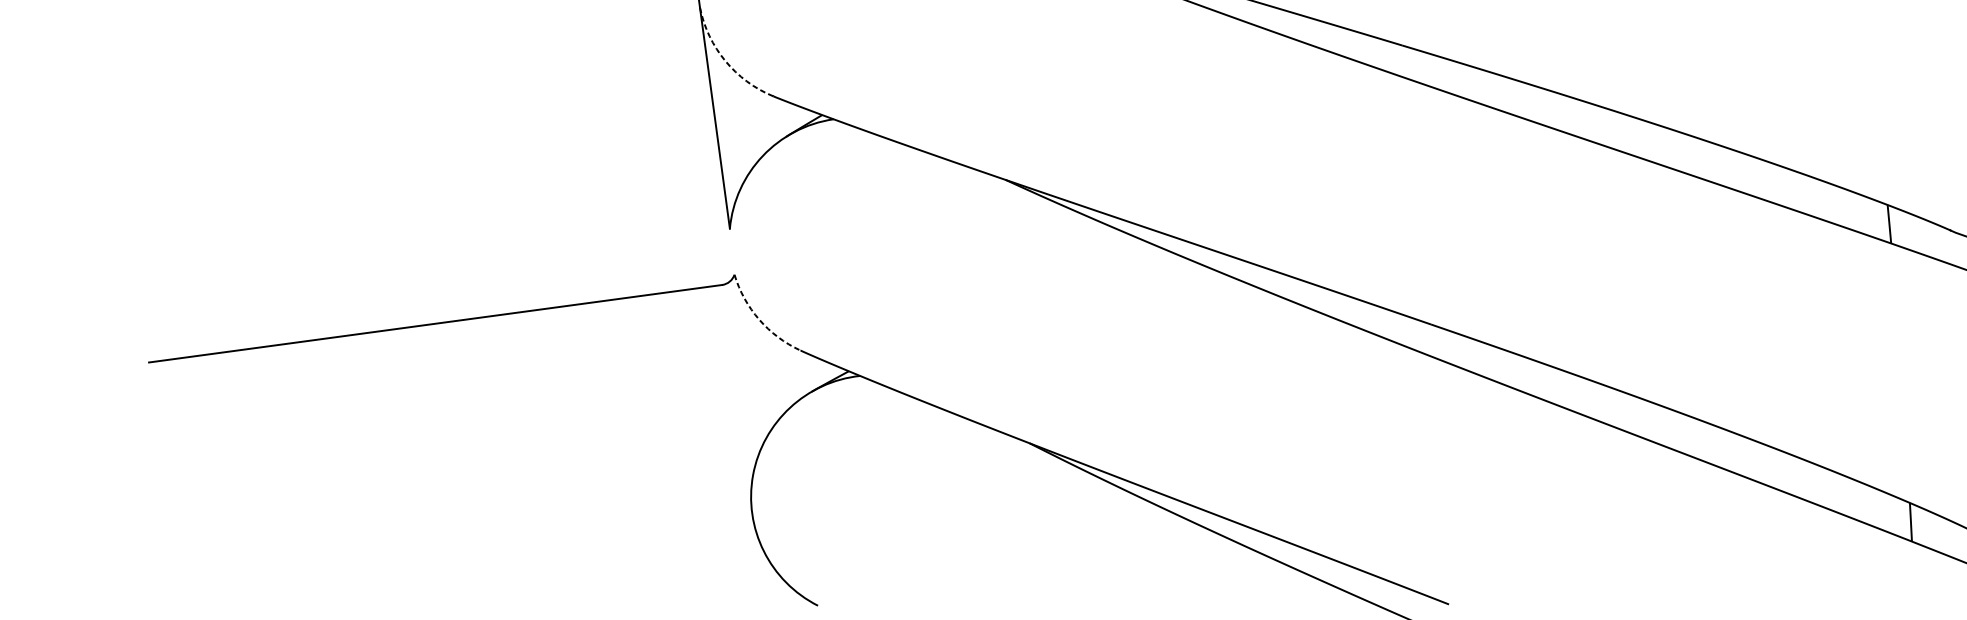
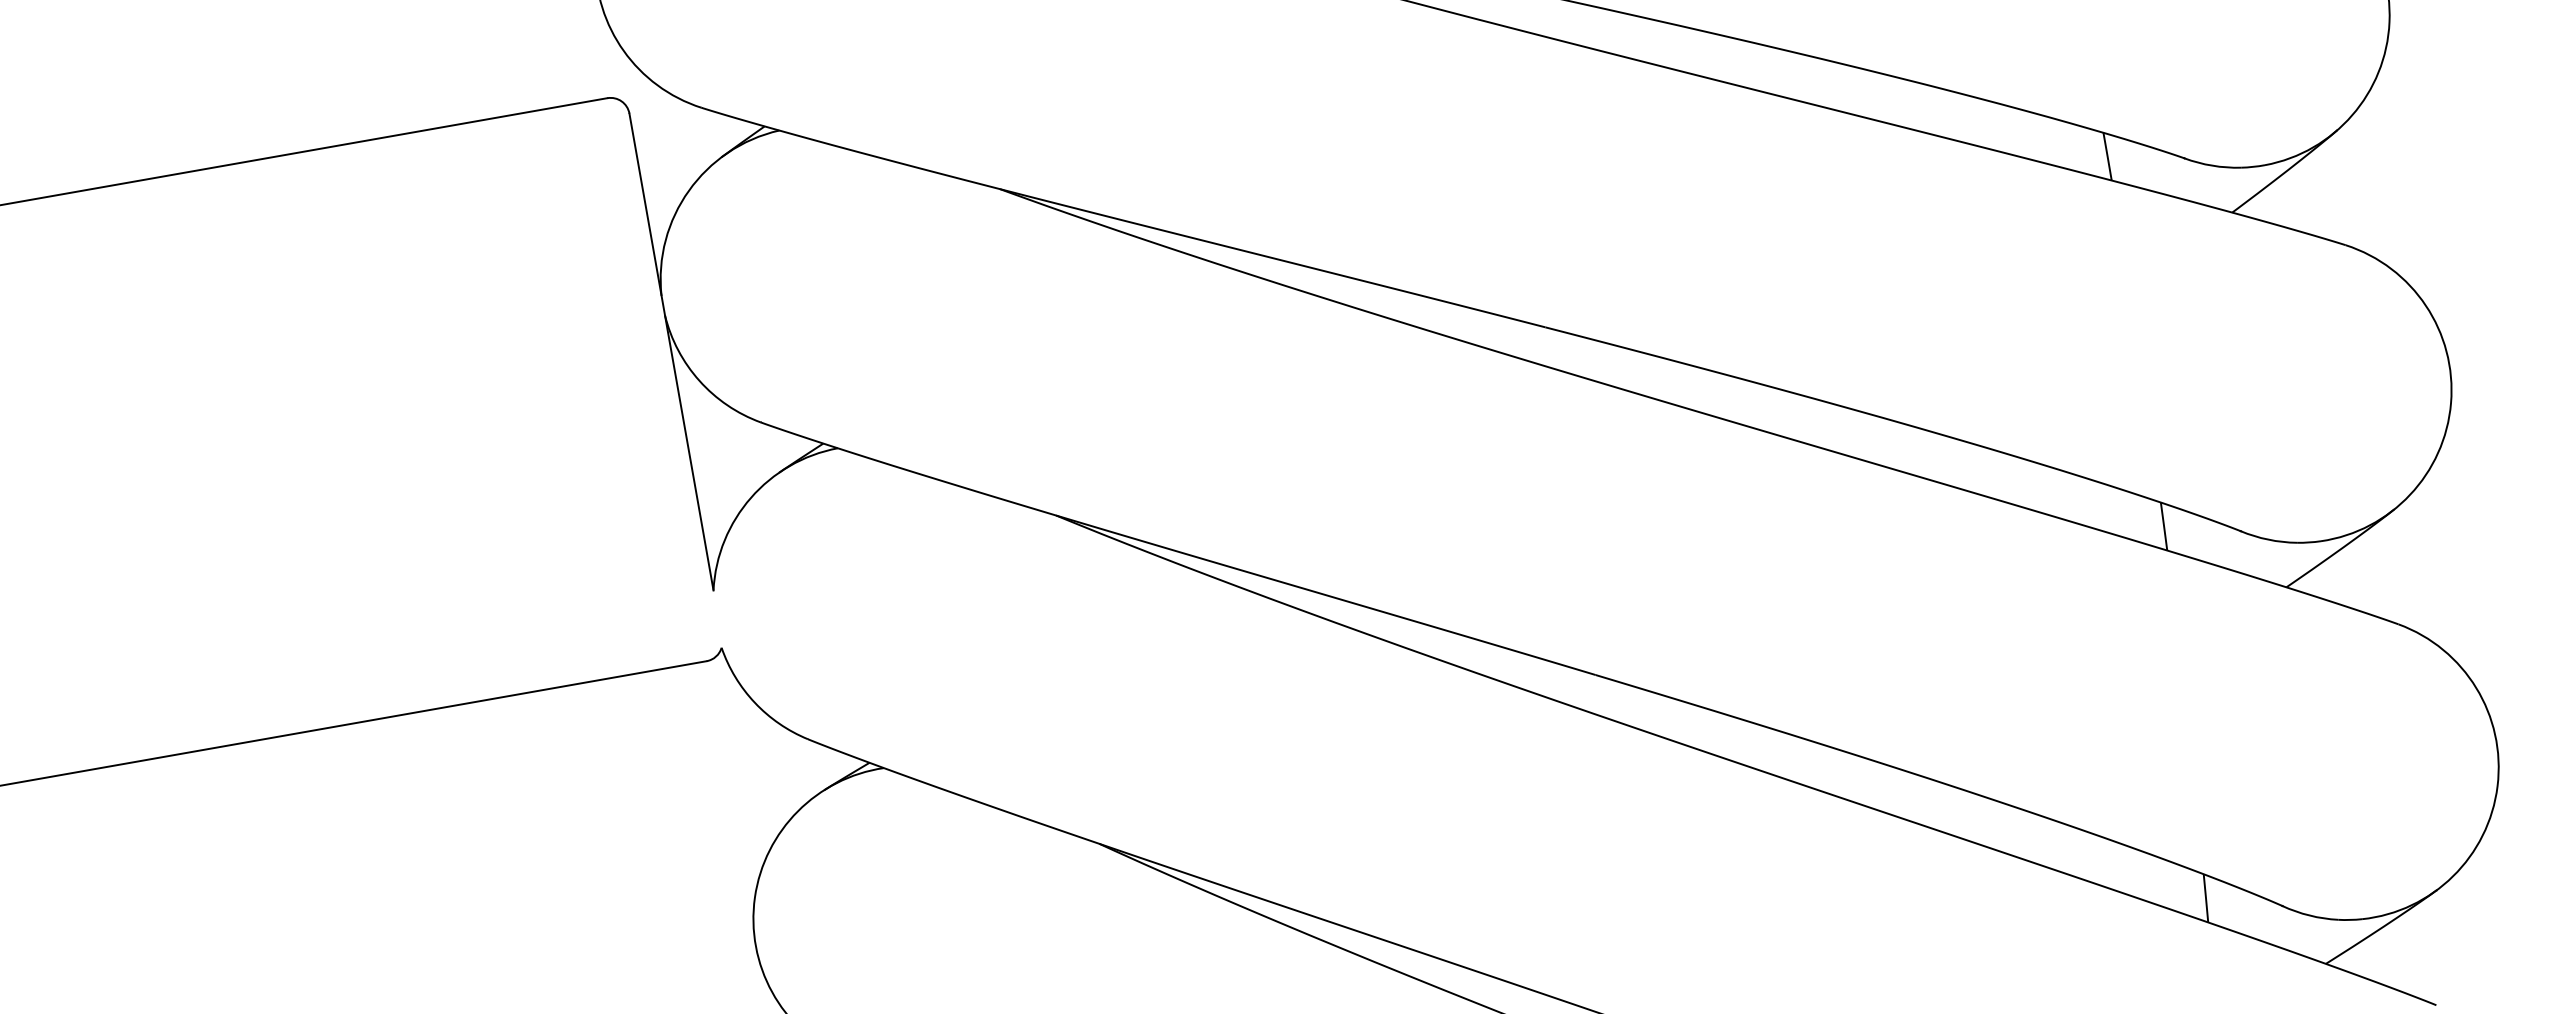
arc: (725, 60) -> (699, 380), dashed -> solid
arc: (759, 319) -> (754, 702), dashed -> solid

